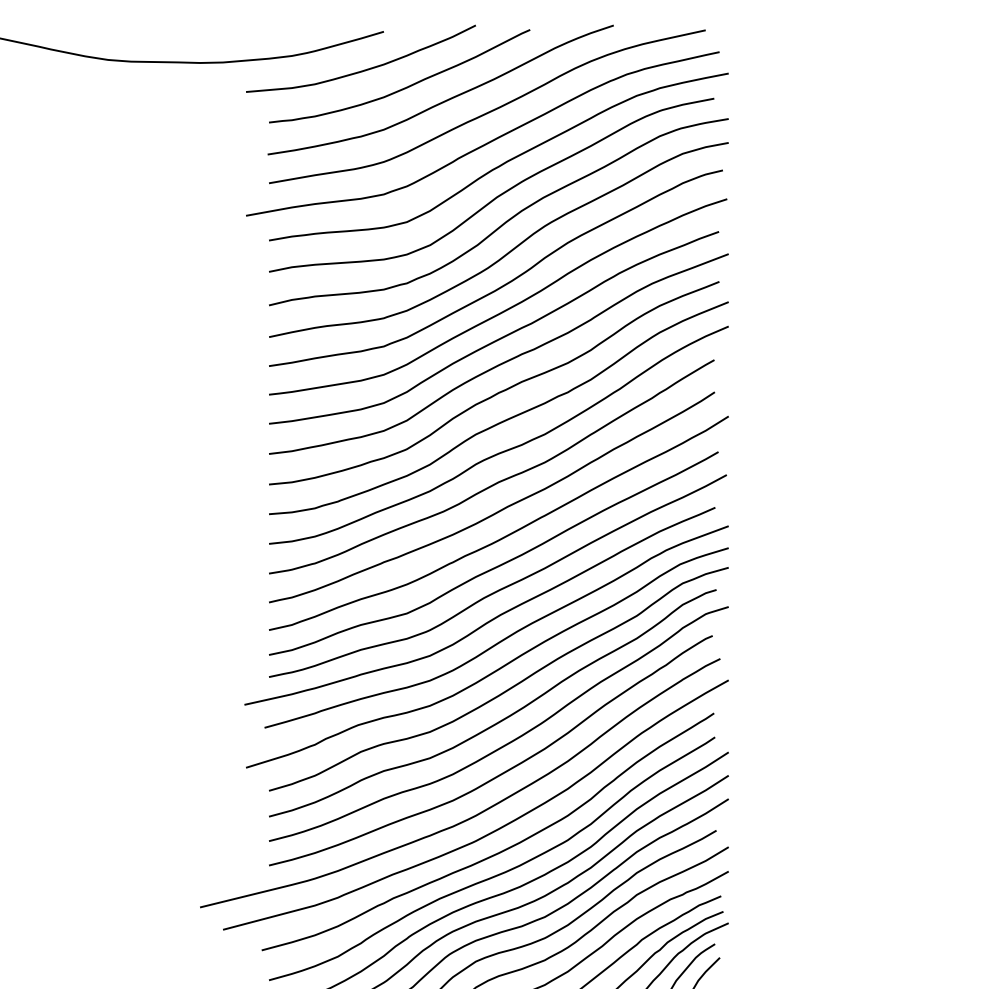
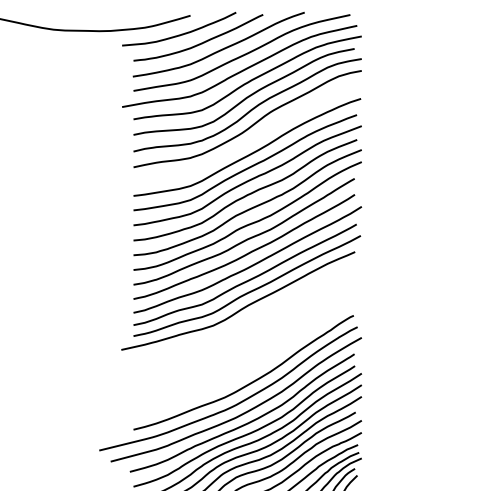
curve: (504, 283) -> (250, 140), removed
part: (486, 683) -> (241, 339), removed

